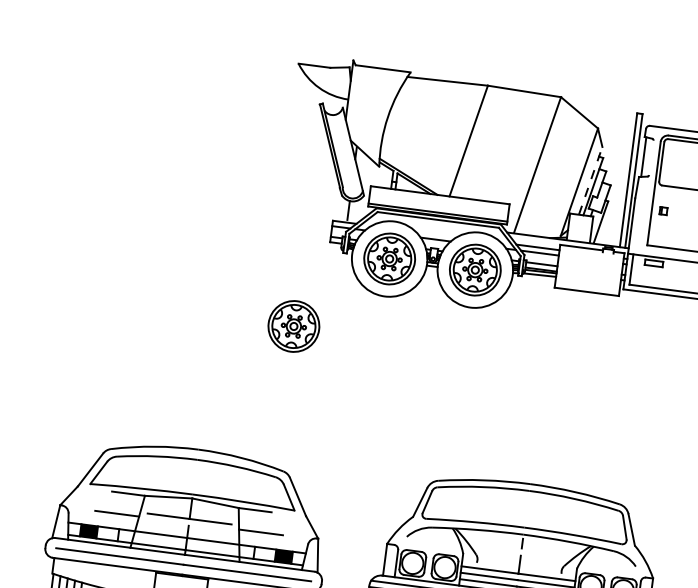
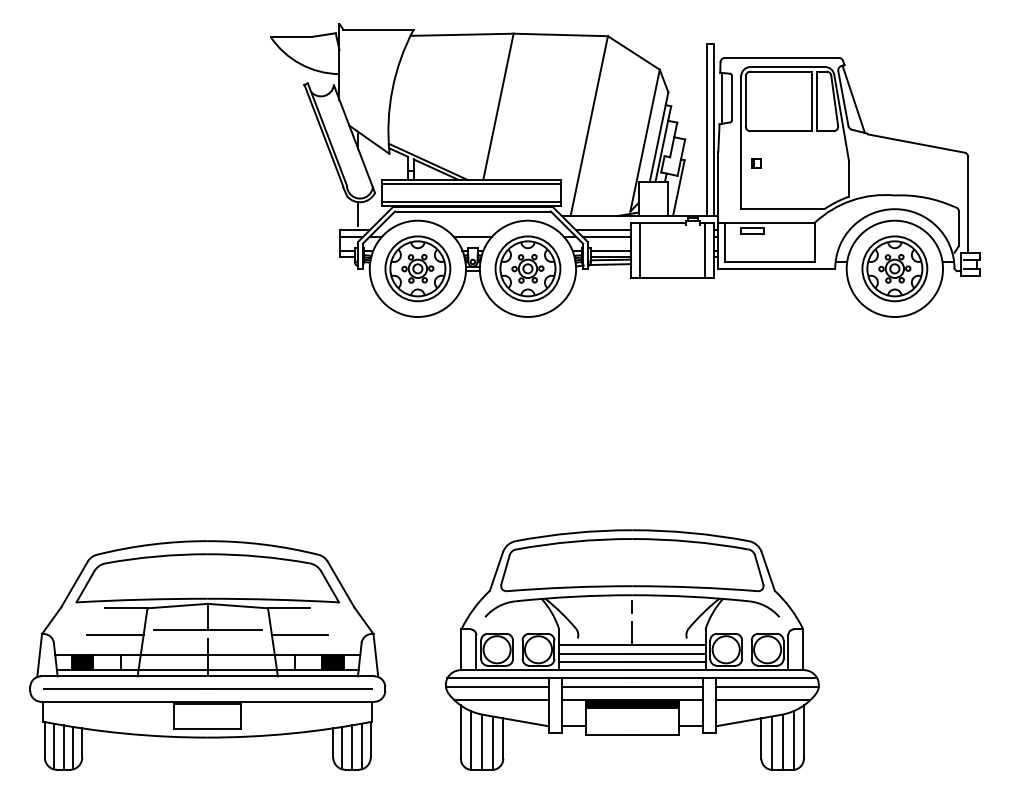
line: (651, 158) -> (732, 98), added
line: (590, 181) -> (659, 137), dashed -> solid
line: (440, 198) -> (471, 183), added
line: (564, 267) -> (640, 250), added
line: (614, 273) -> (704, 250), added
part: (293, 326) -> (307, 369), removed

